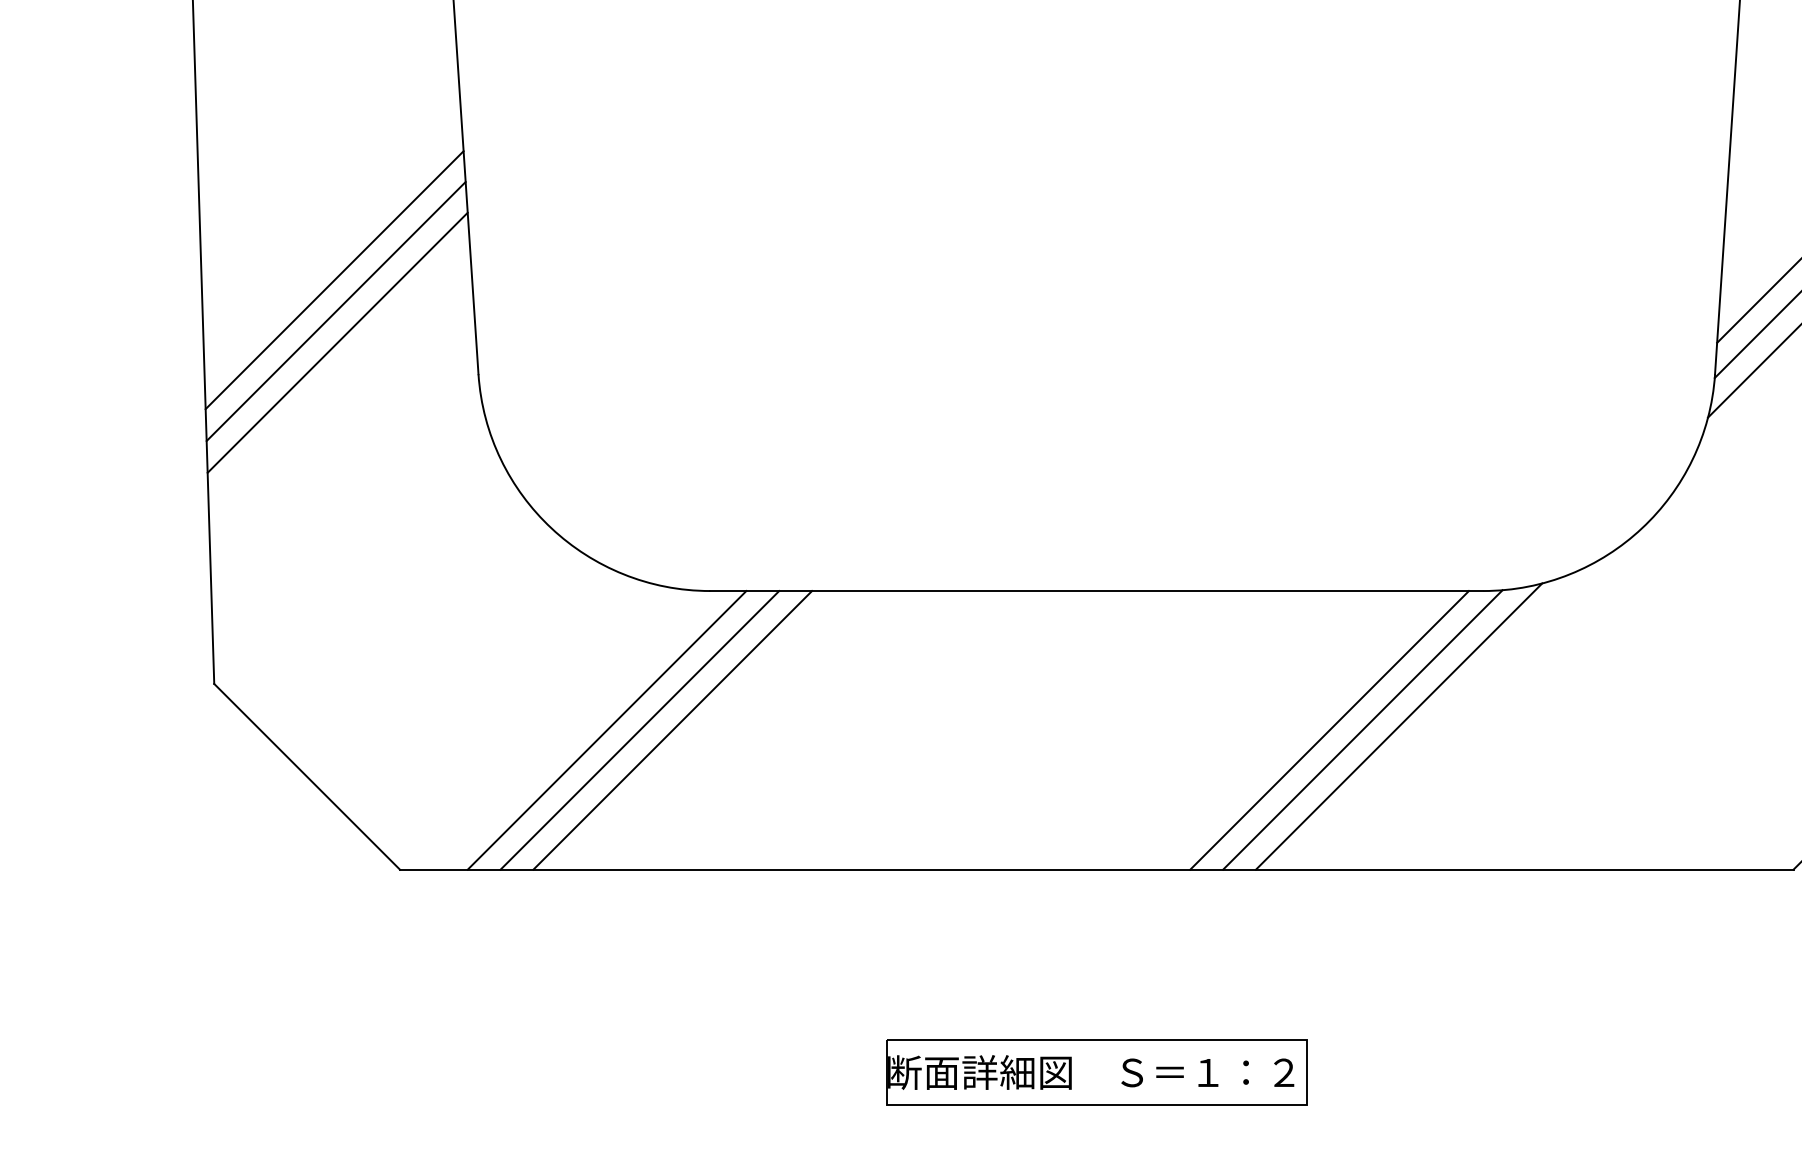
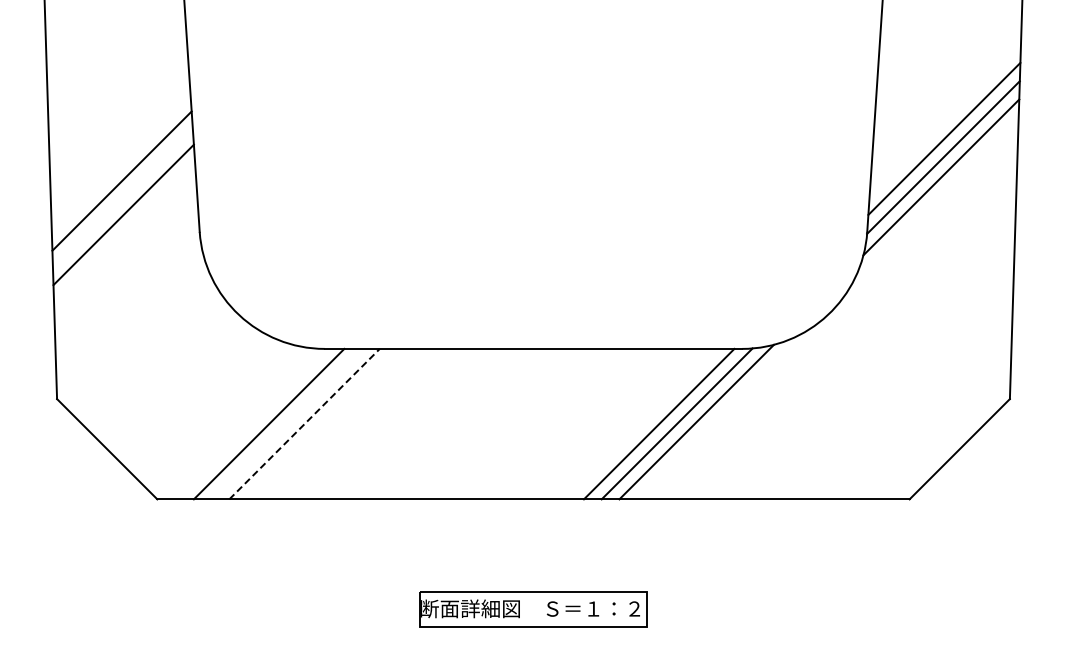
line: (335, 310) -> (122, 197), removed
line: (639, 729) -> (286, 423), removed
line: (672, 729) -> (304, 423), solid -> dashed

